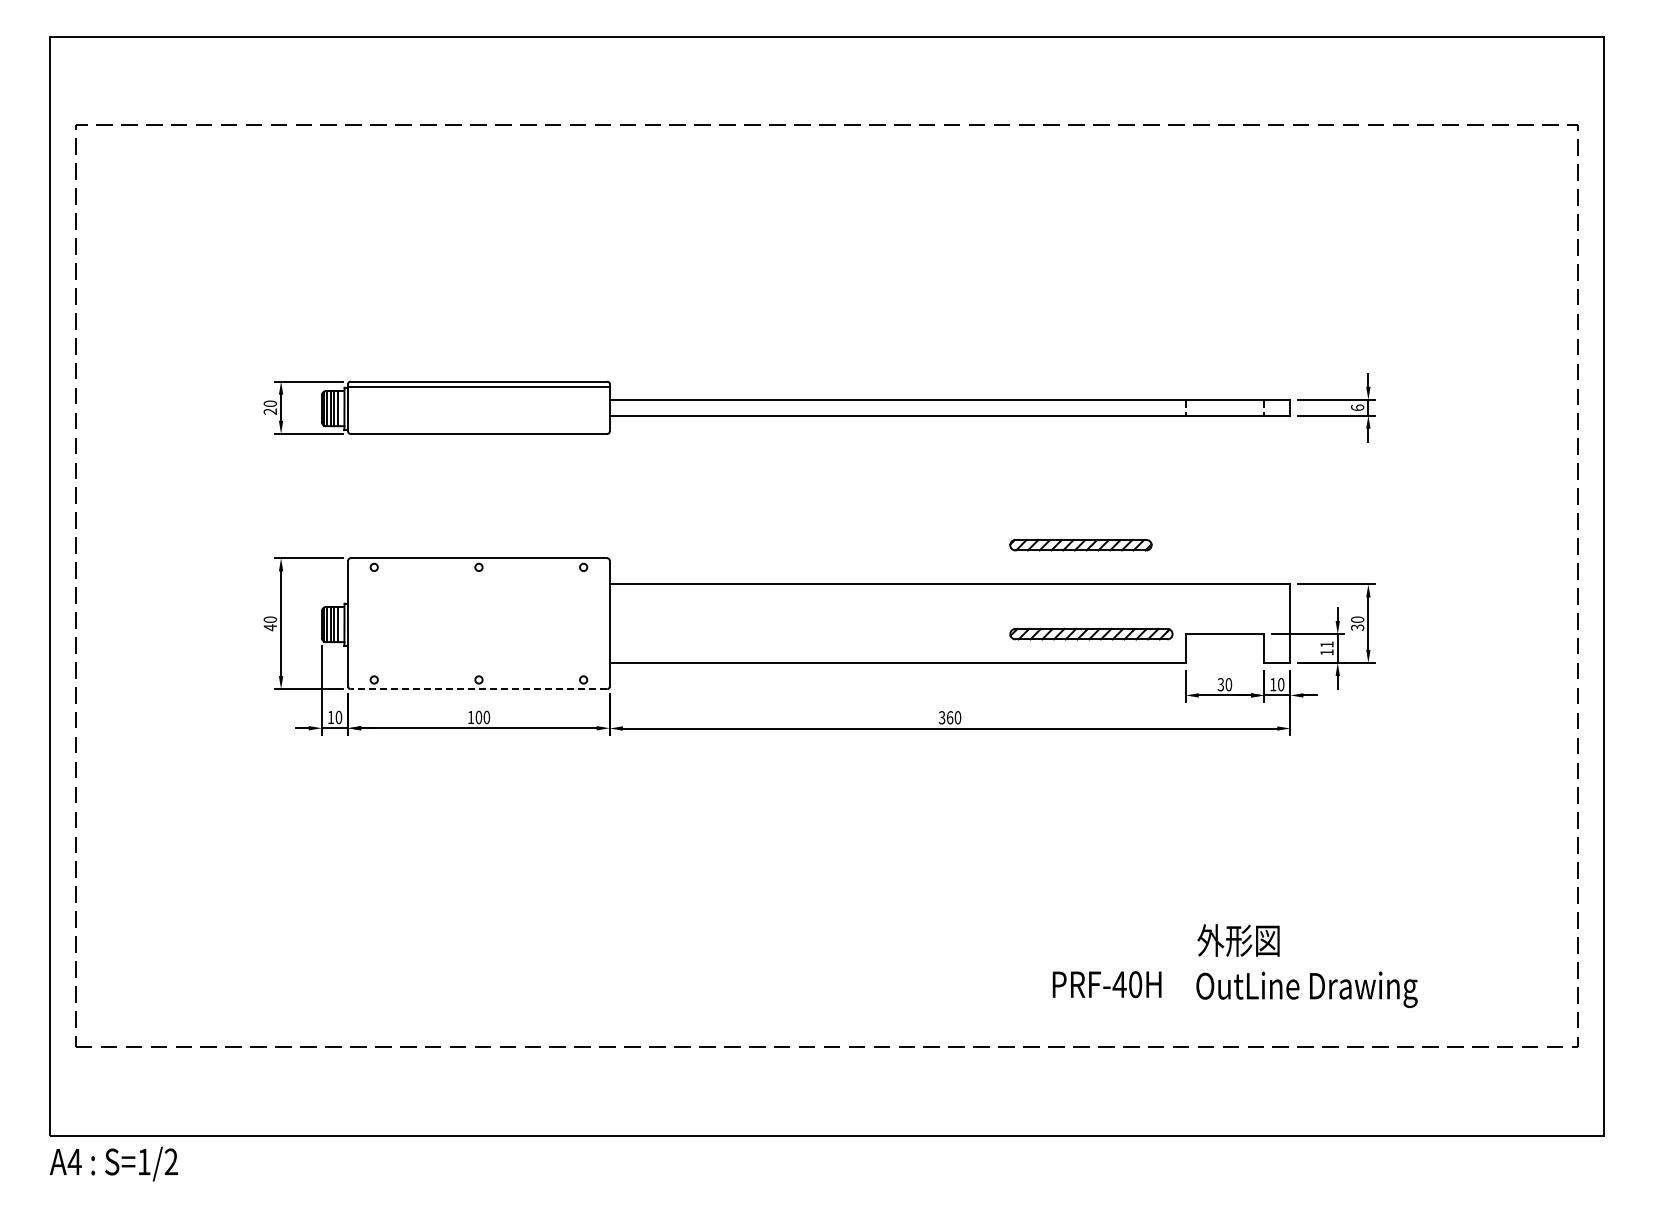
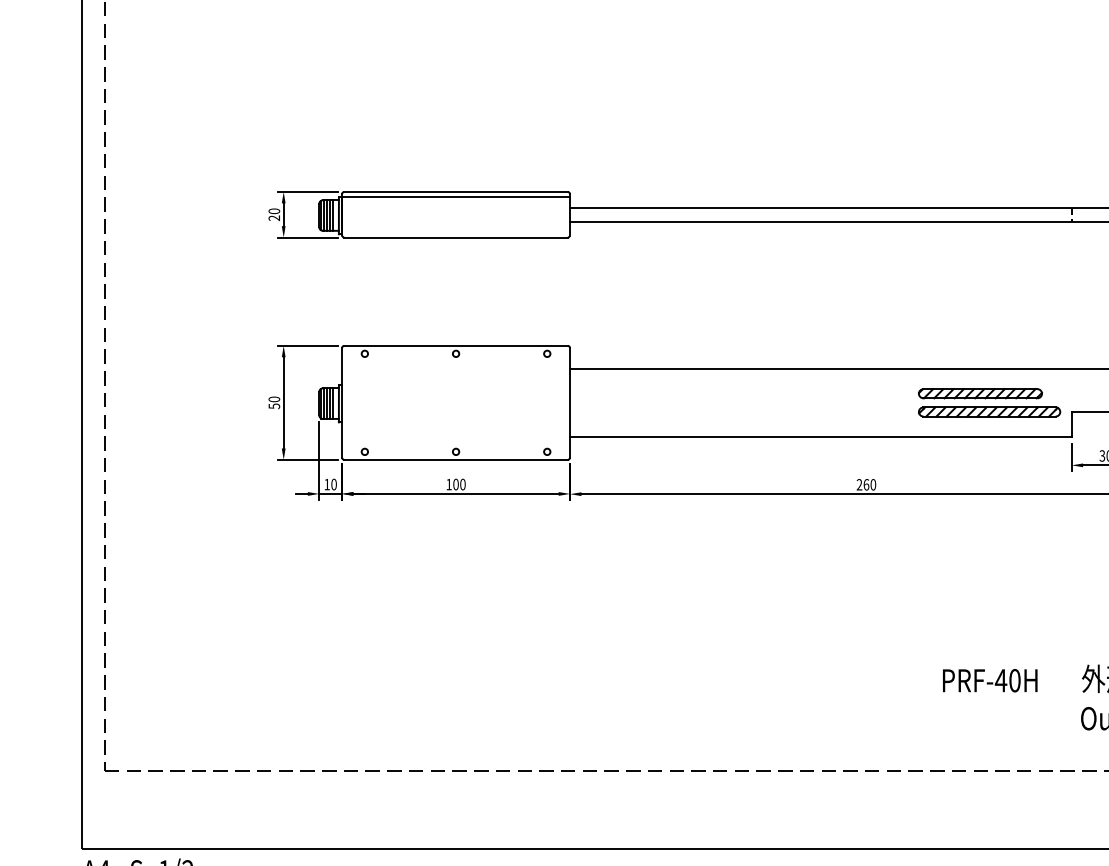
part: (1080, 544) -> (980, 393), moved
text: (270, 627) -> (274, 406), 40 -> 50
line: (478, 689) -> (455, 460), dashed -> solid
text: (941, 717) -> (858, 484), 360 -> 260
text: (1106, 984) -> (989, 680), moved

